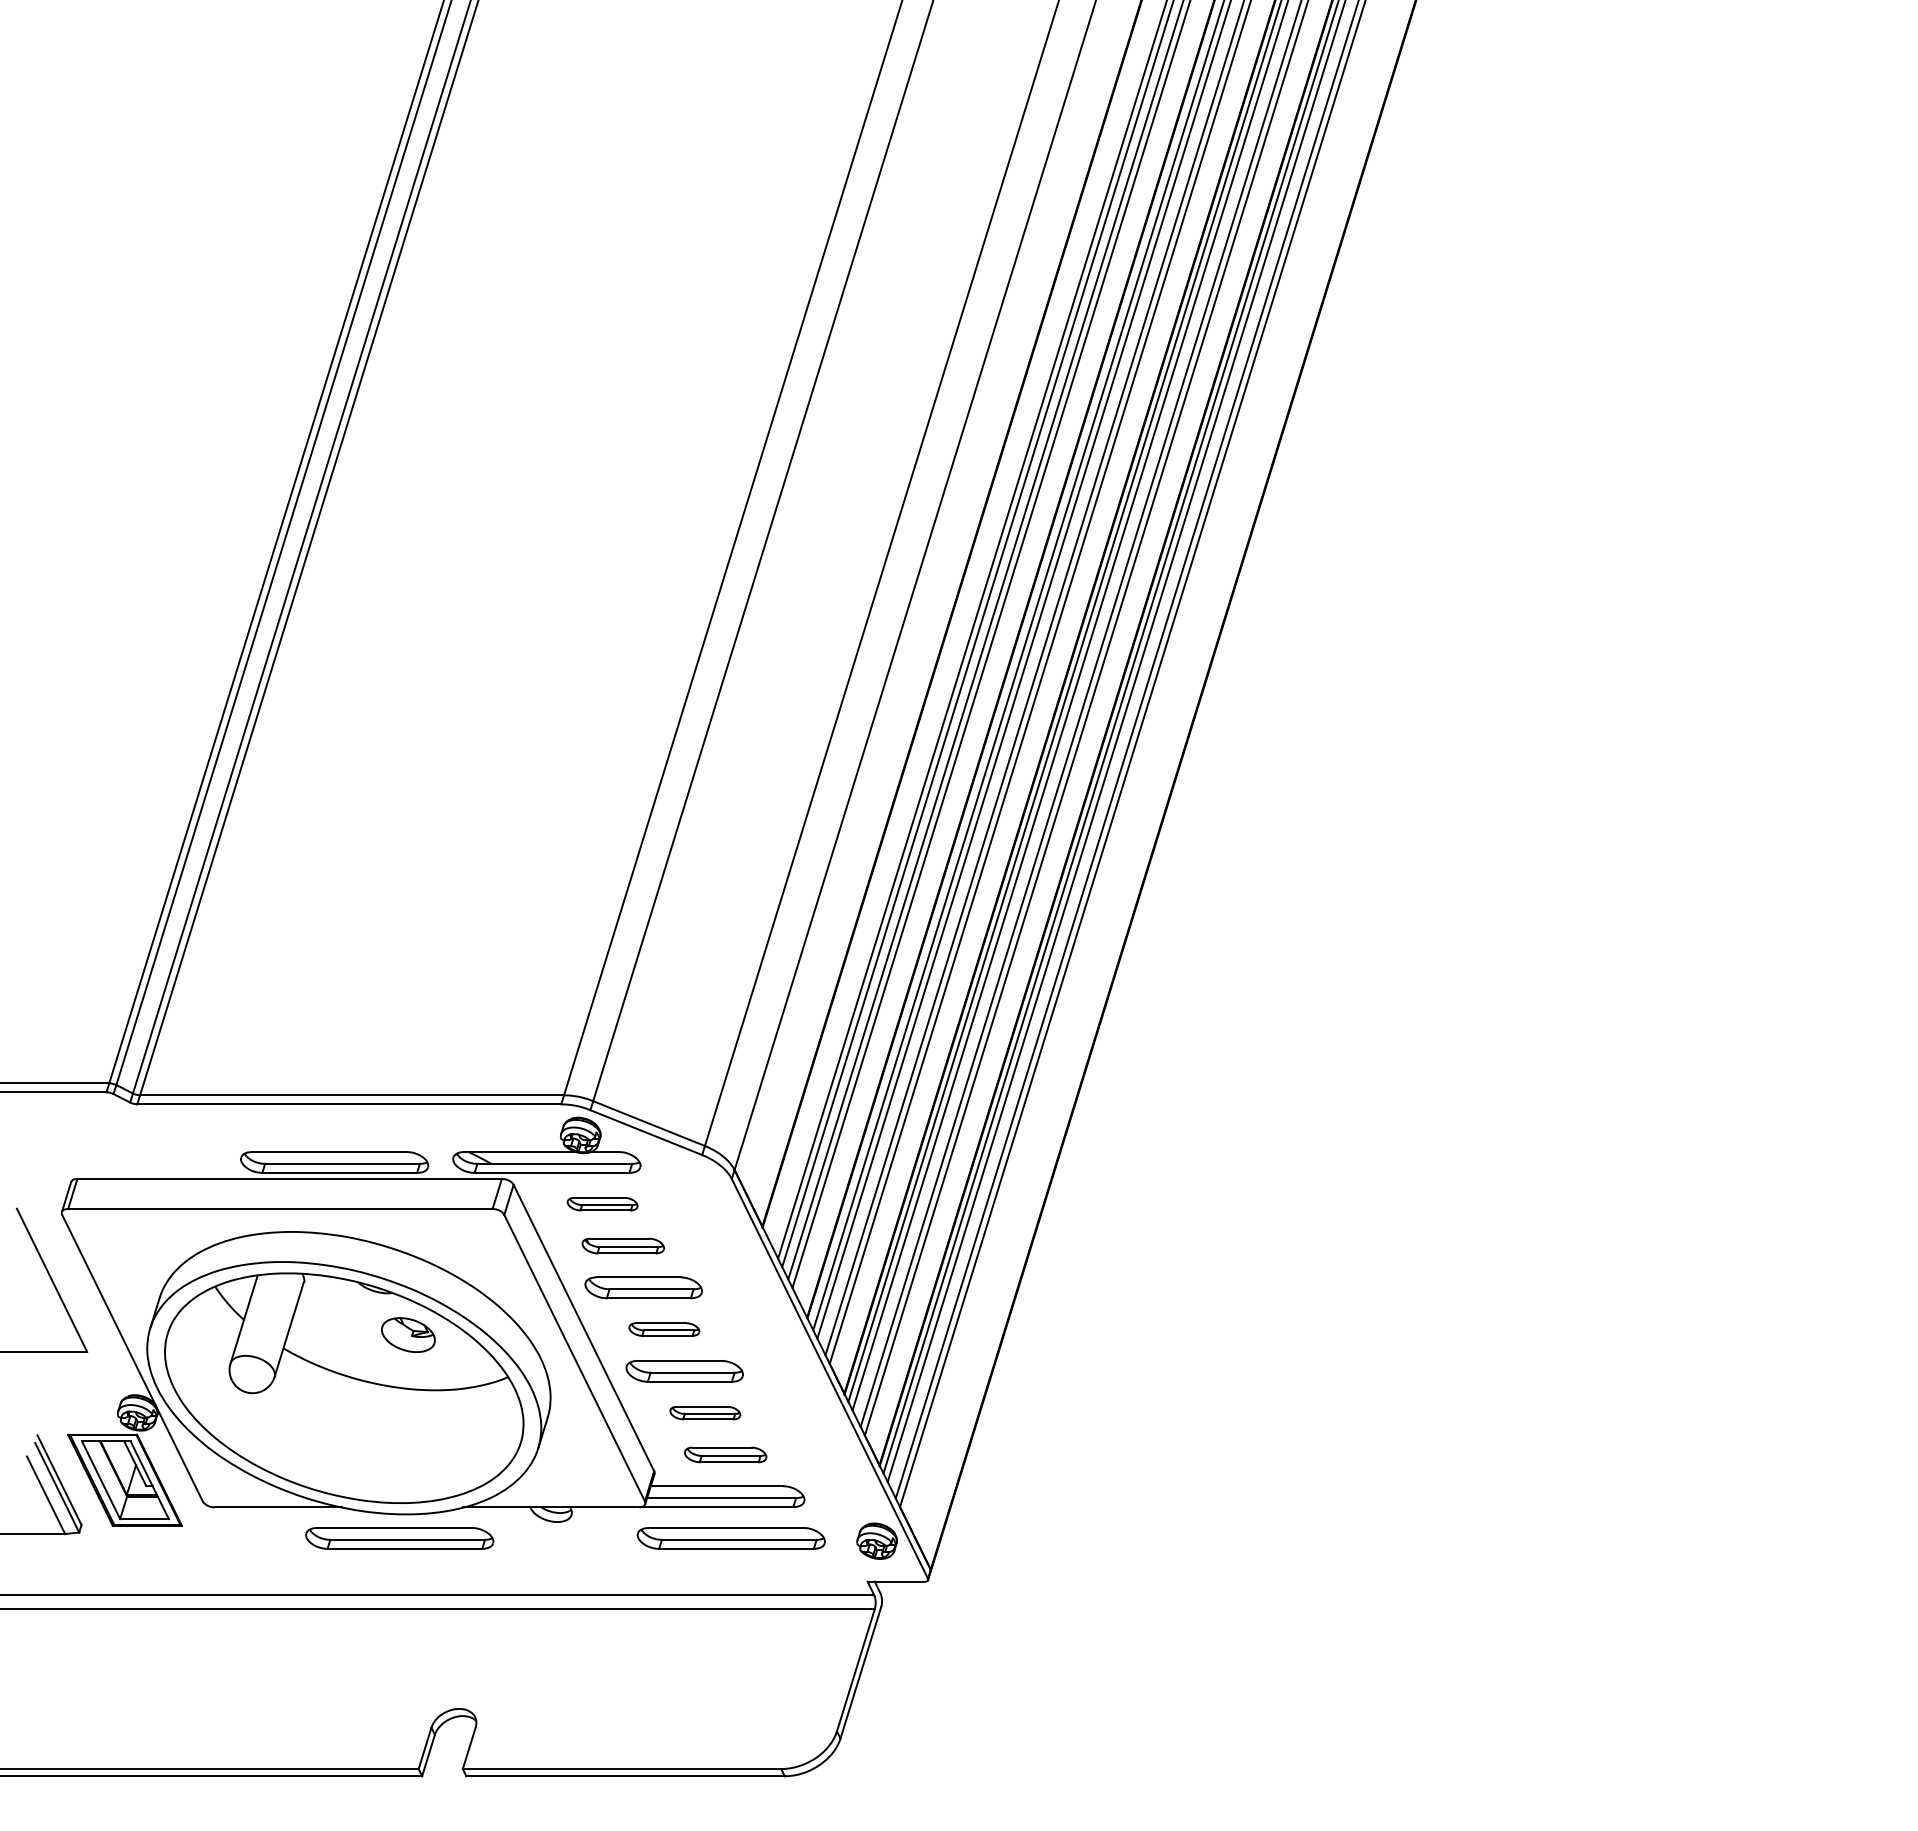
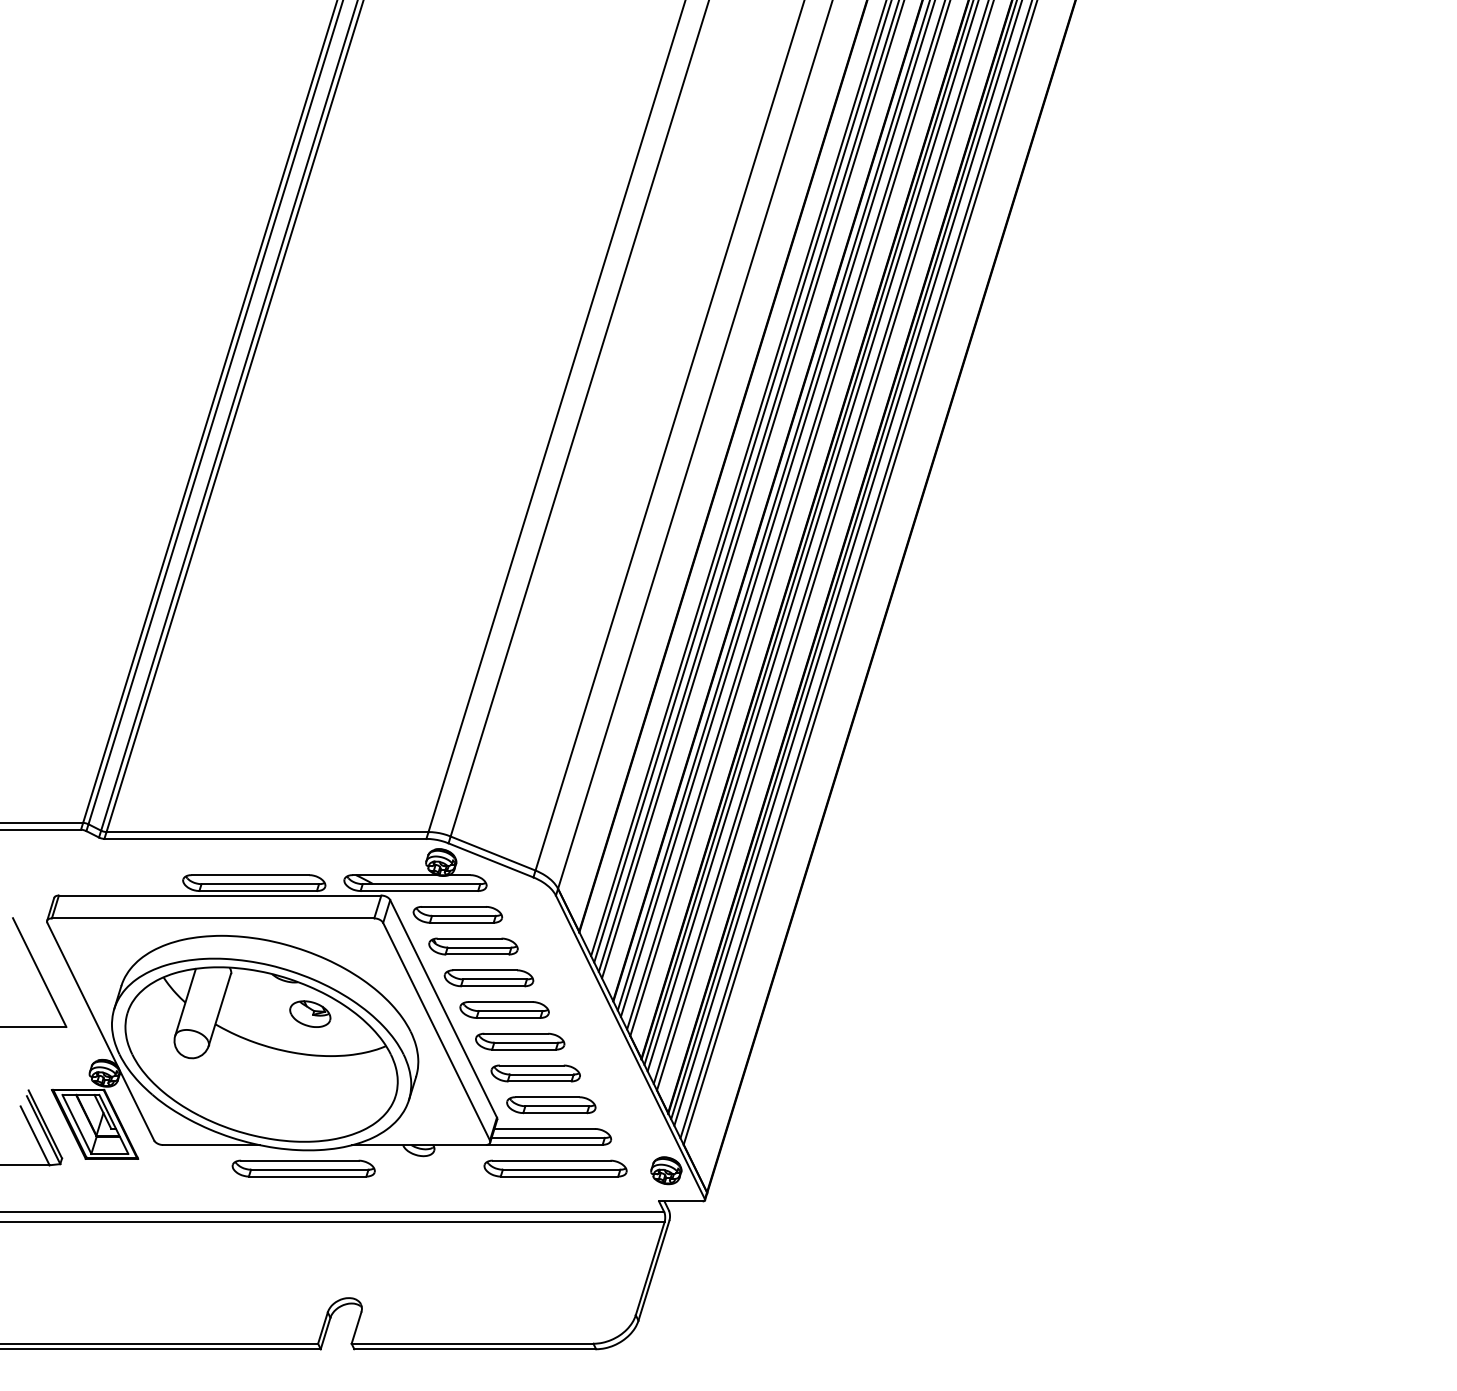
part: (602, 1203) -> (457, 914), size x1.67
part: (623, 1245) -> (473, 946), size x1.43
part: (664, 1329) -> (504, 1009), size x1.67
part: (705, 1412) -> (535, 1072), size x1.67
part: (725, 1454) -> (551, 1104), size x1.43

